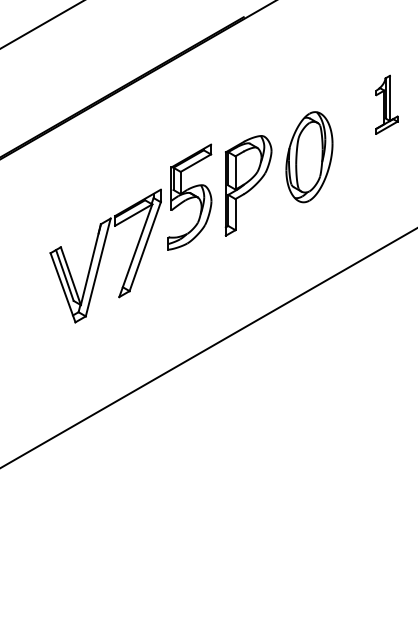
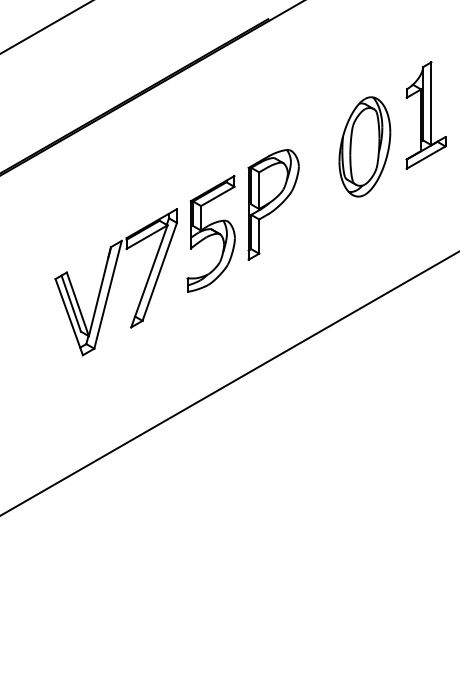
part: (386, 104) -> (425, 115), size x1.67
part: (309, 157) -> (364, 147), moved
part: (189, 196) -> (210, 233), moved

